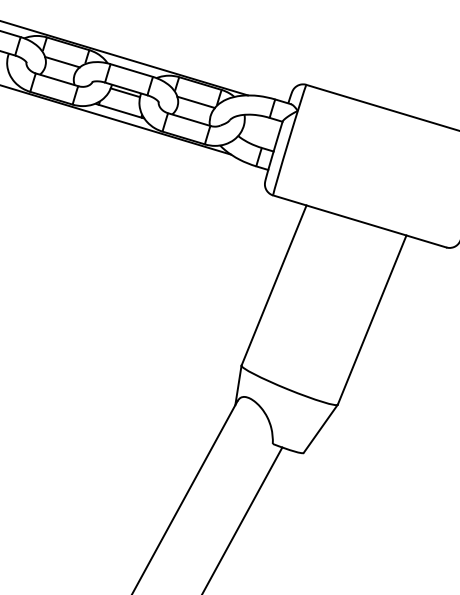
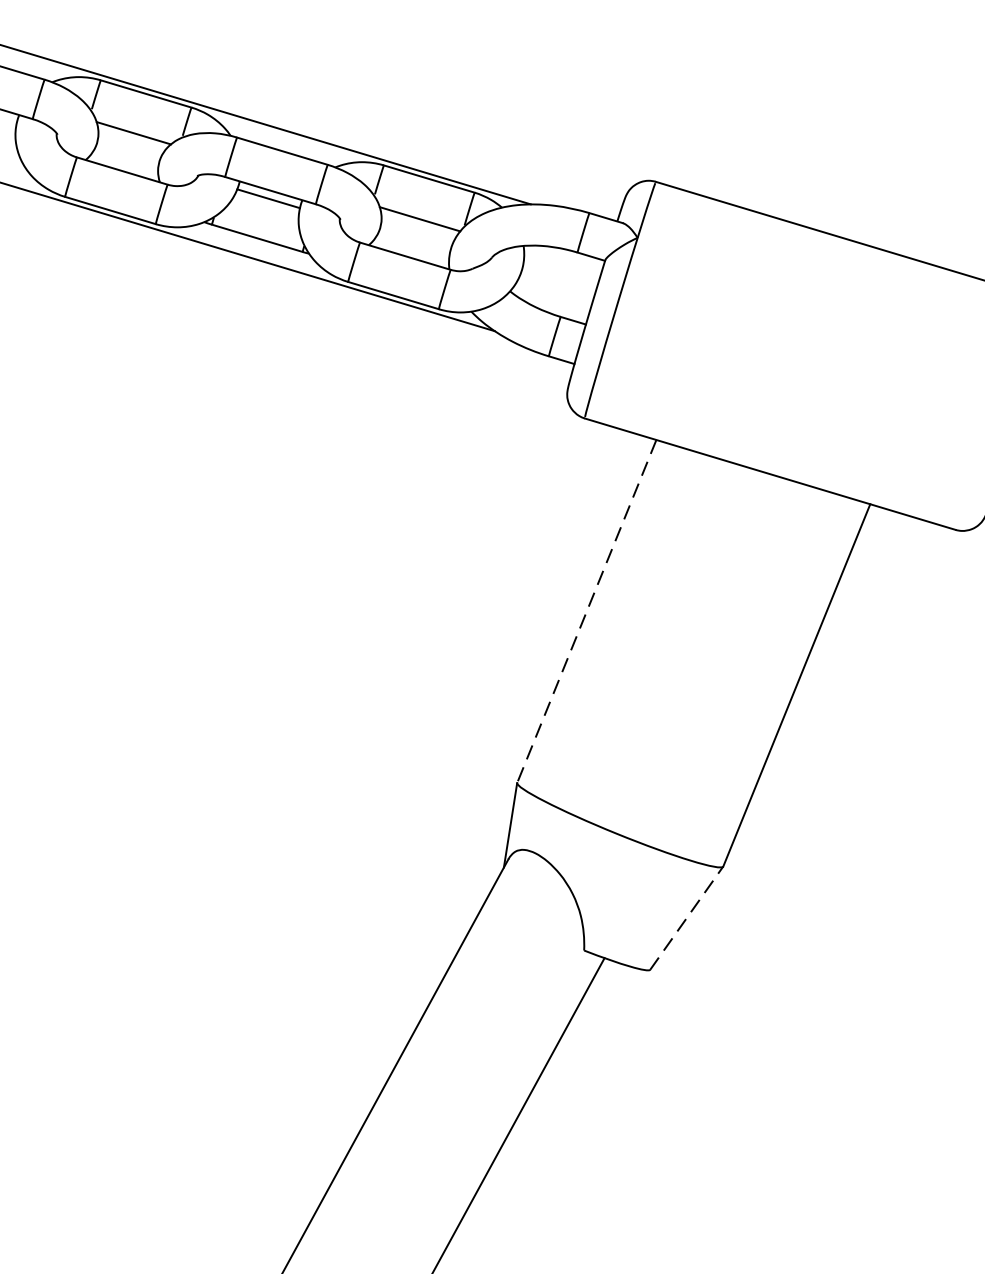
line: (273, 286) -> (585, 613), solid -> dashed
line: (320, 428) -> (686, 917), solid -> dashed

